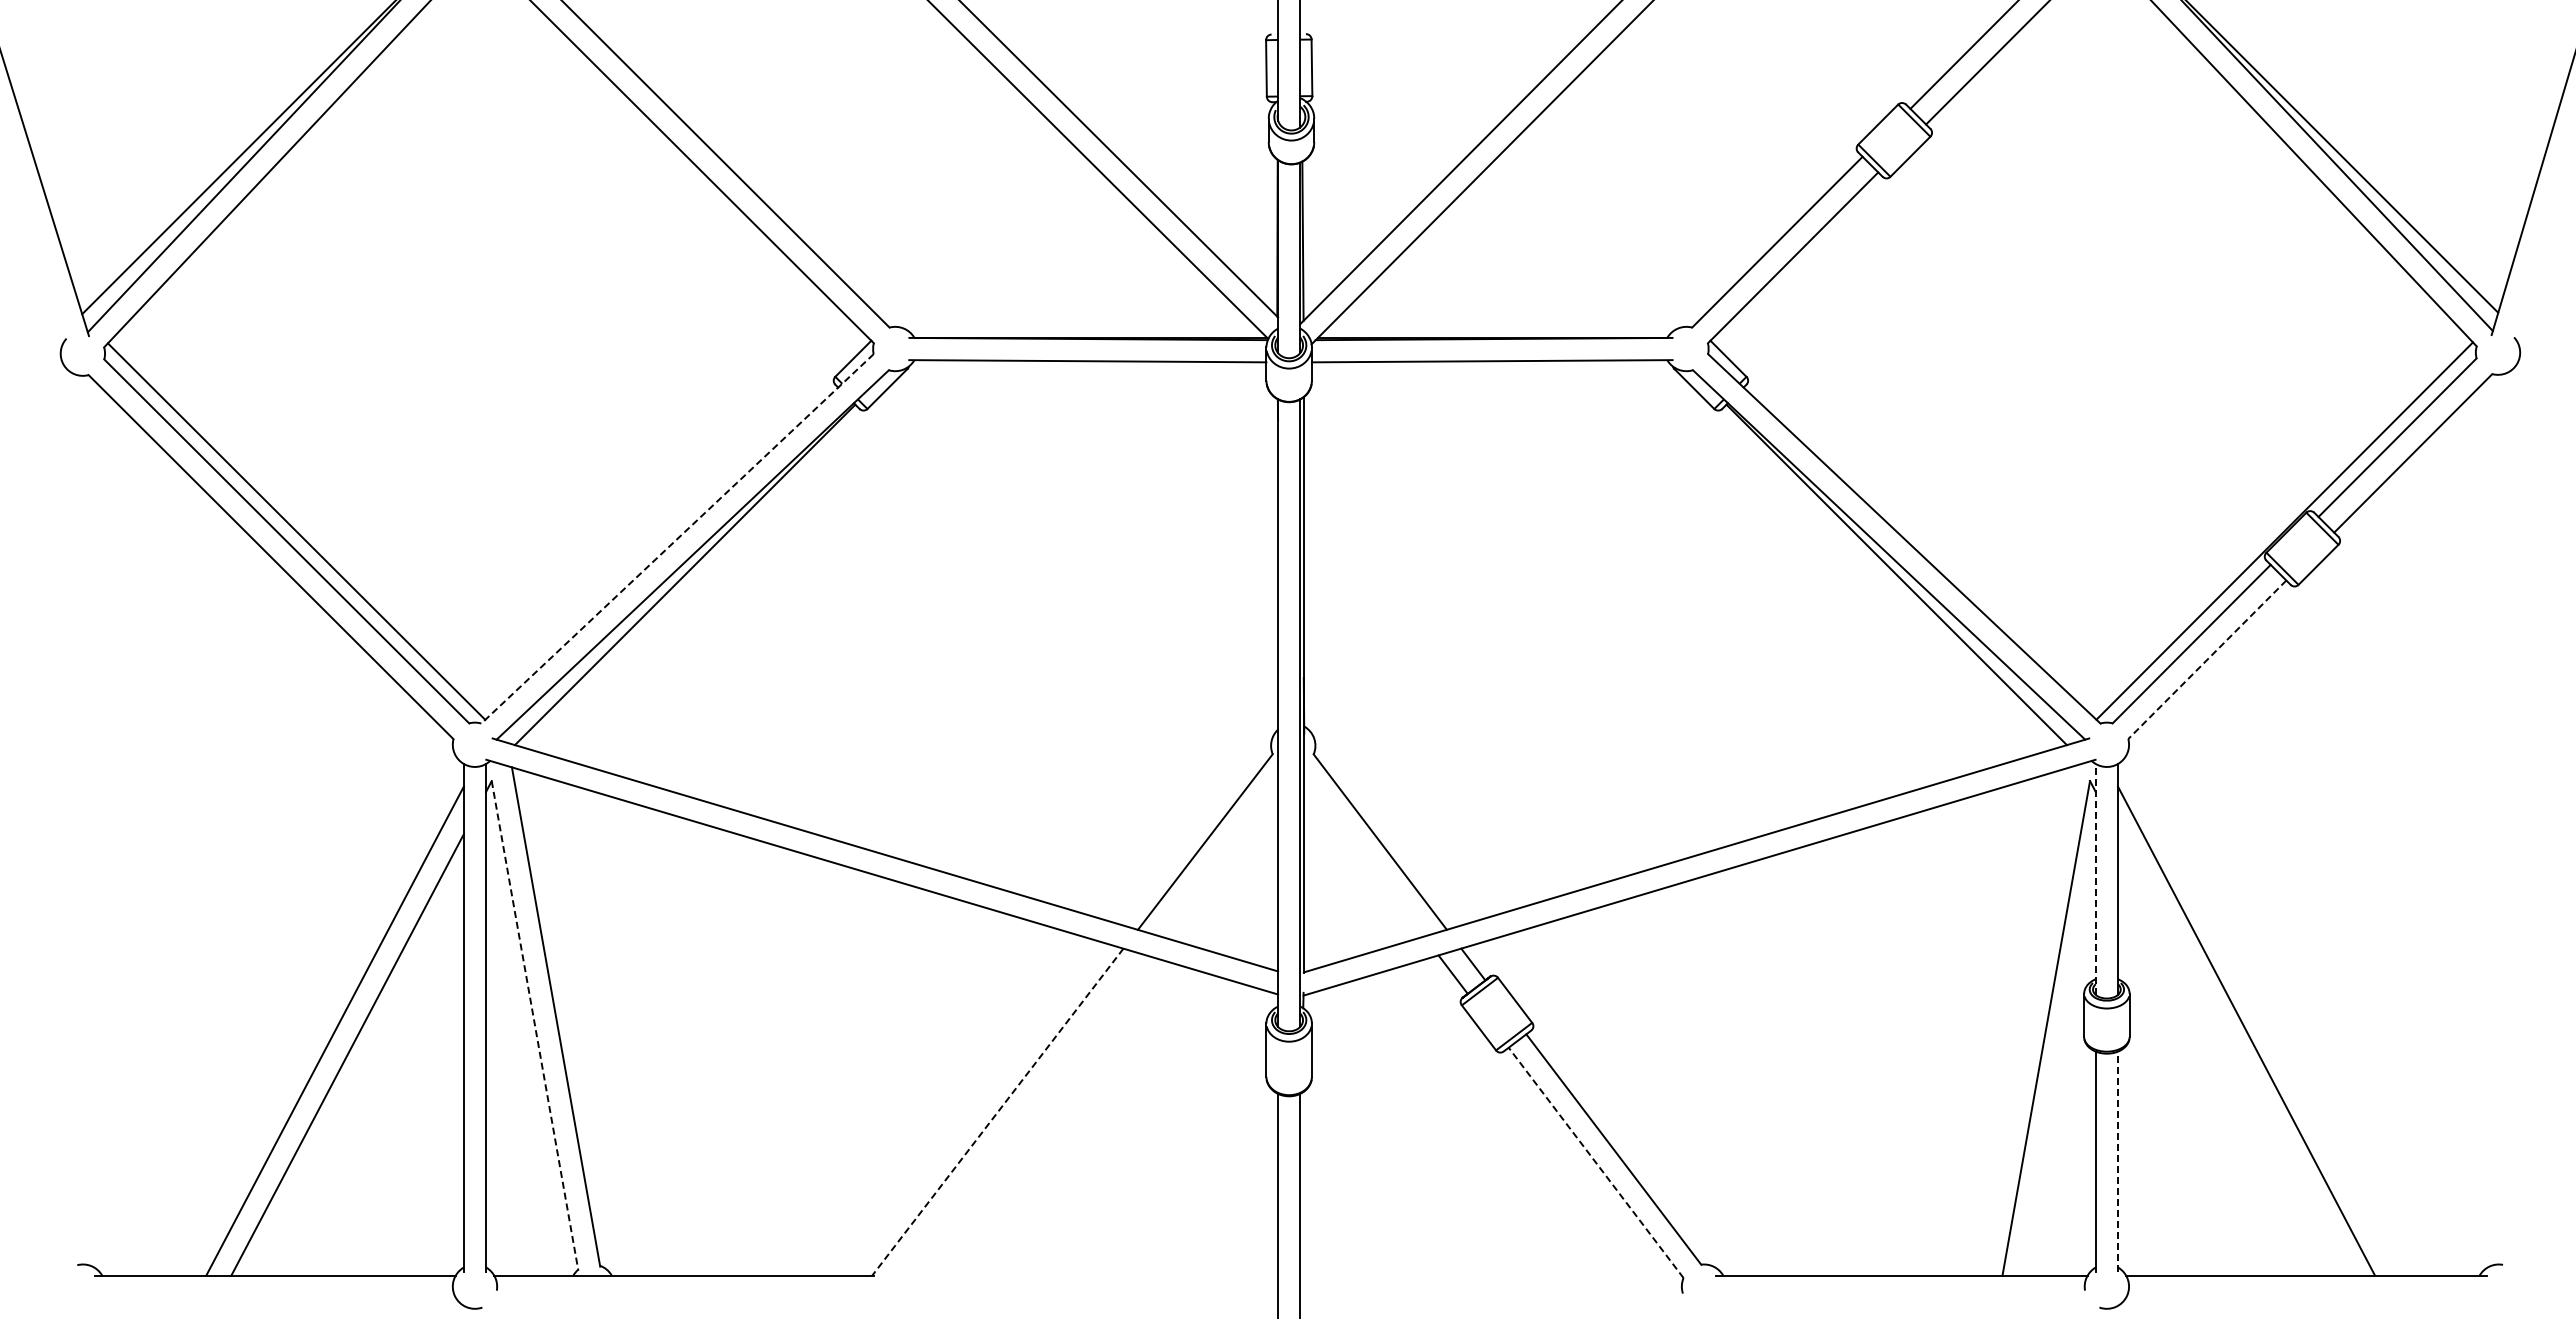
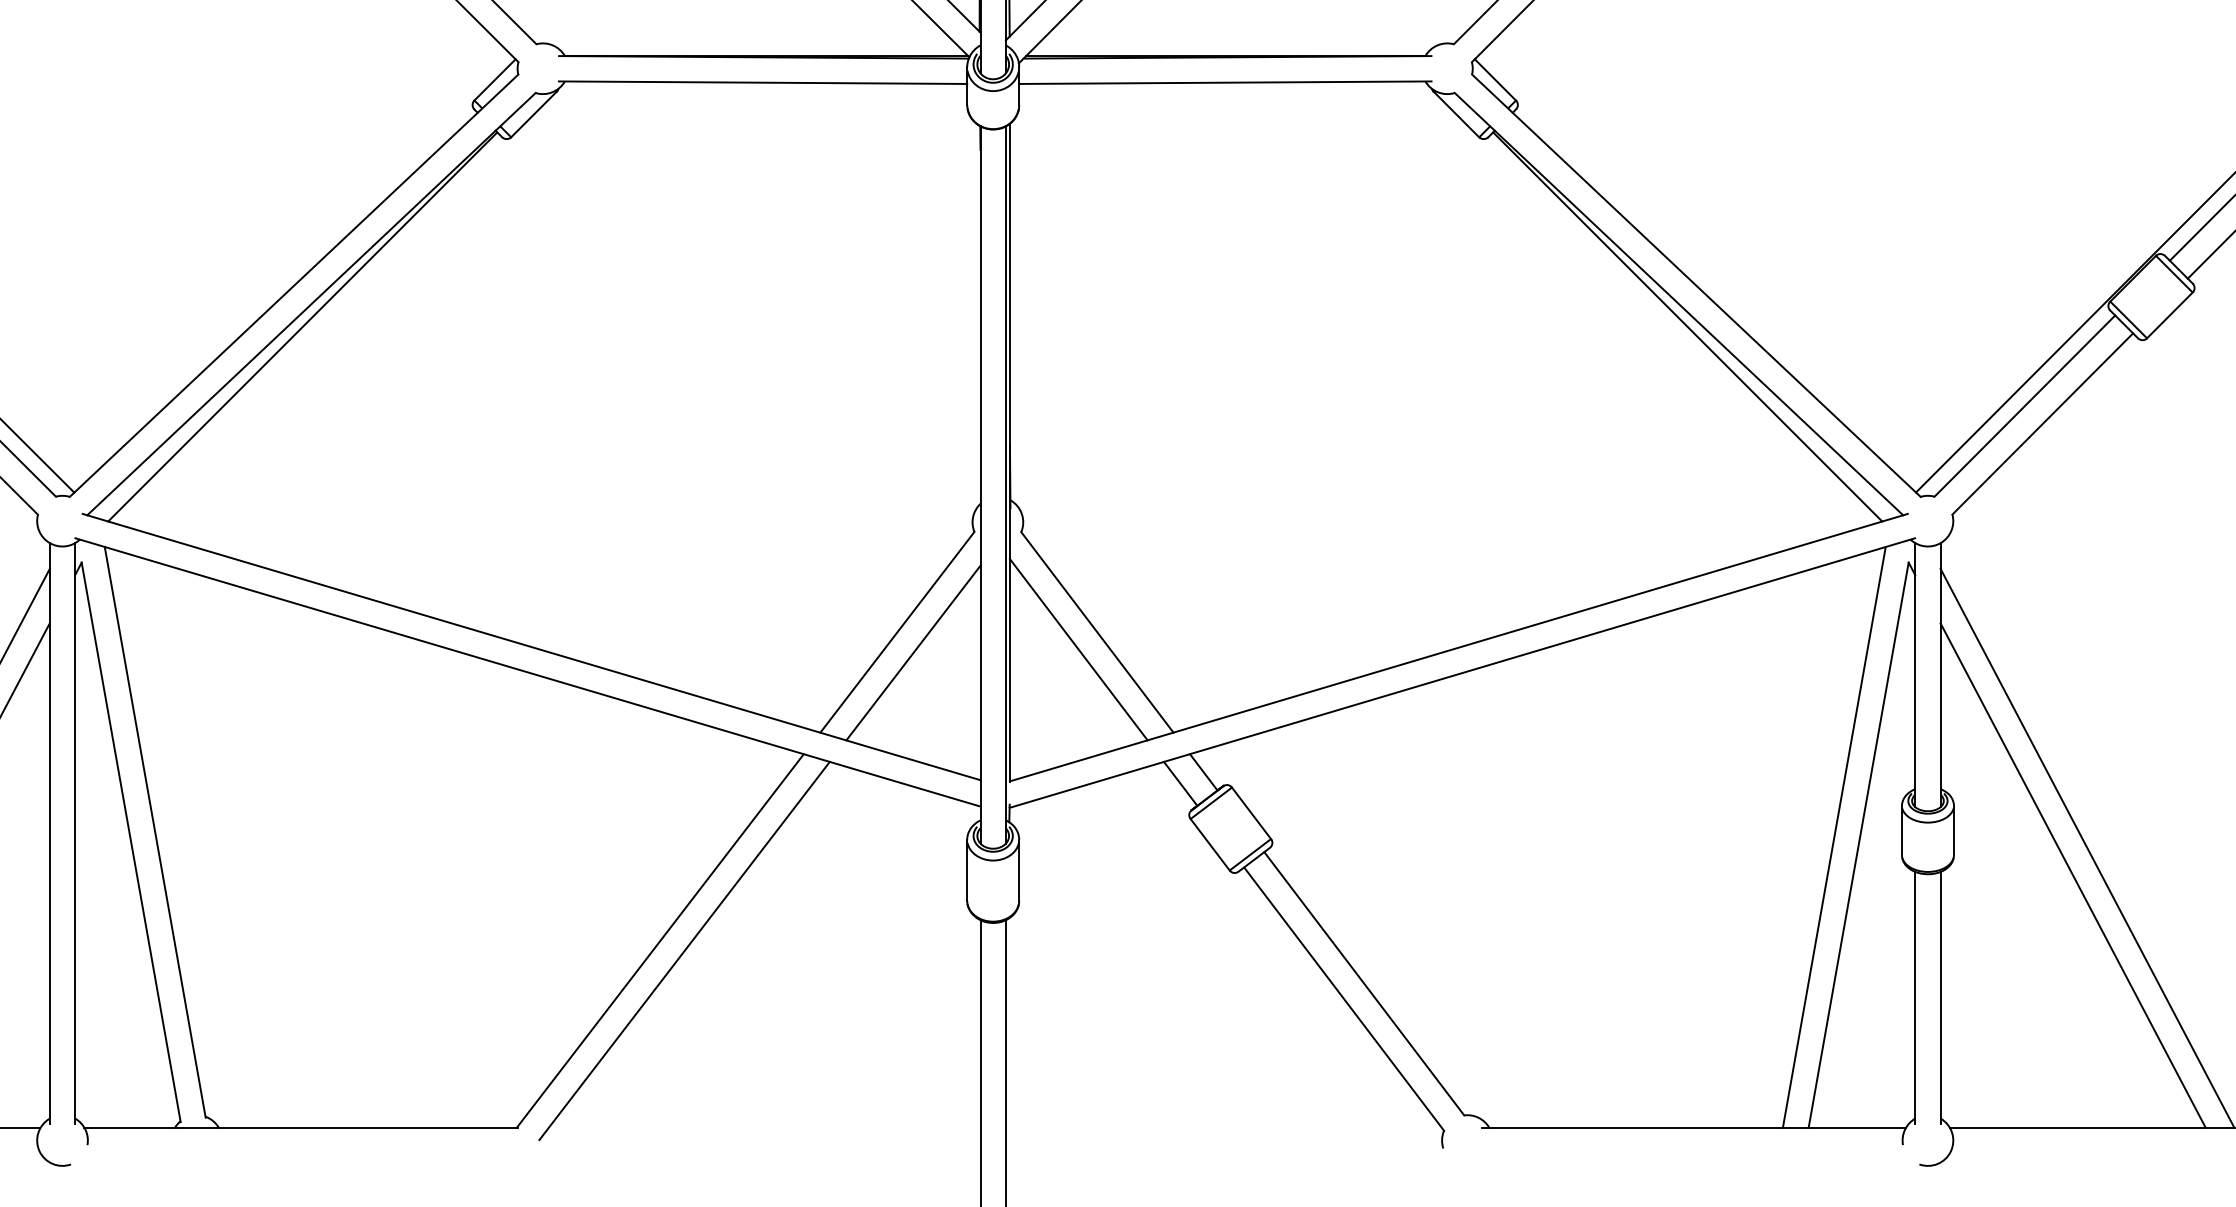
line: (677, 538) -> (294, 285), dashed -> solid
line: (2207, 659) -> (2042, 423), dashed -> solid
line: (1363, 856) -> (1078, 648), added
line: (1219, 859) -> (913, 652), added
line: (2095, 879) -> (1914, 675), dashed -> solid
line: (2024, 1021) -> (1833, 837), added
line: (535, 1025) -> (131, 842), dashed -> solid
line: (2233, 1054) -> (2072, 875), added
line: (997, 1112) -> (659, 941), dashed -> solid
line: (1019, 1120) -> (684, 950), added
line: (2117, 1161) -> (1940, 997), dashed -> solid
line: (1596, 1162) -> (1344, 998), dashed -> solid

